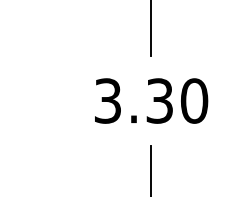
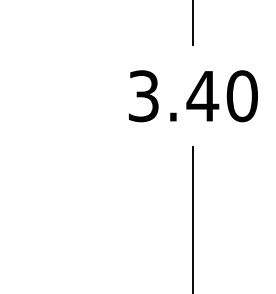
text: (159, 101) -> (202, 96), 3.30 -> 3.40

